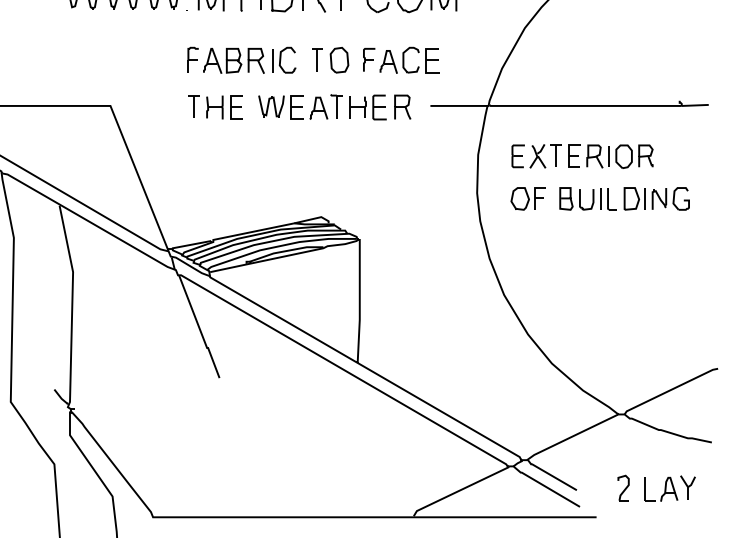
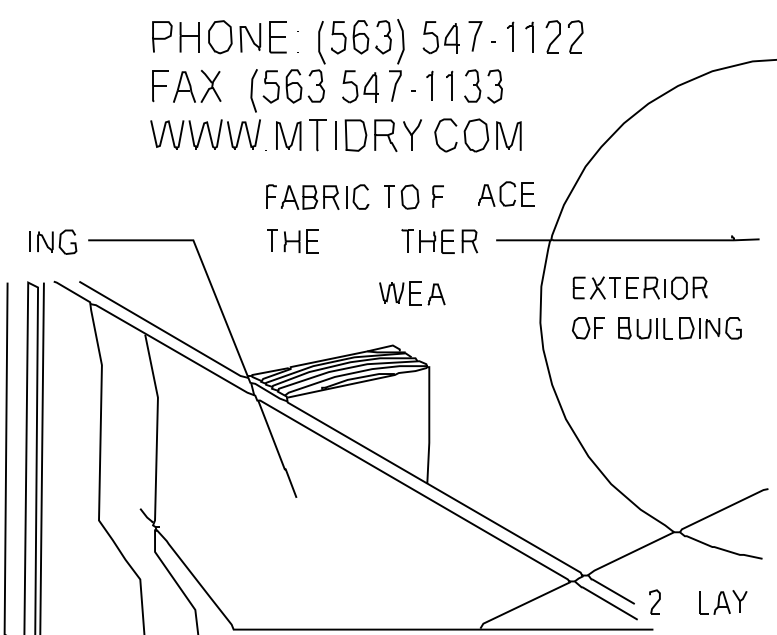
part: (409, 59) -> (506, 193), moved
part: (293, 107) -> (412, 293), moved
part: (623, 487) -> (654, 601), moved

